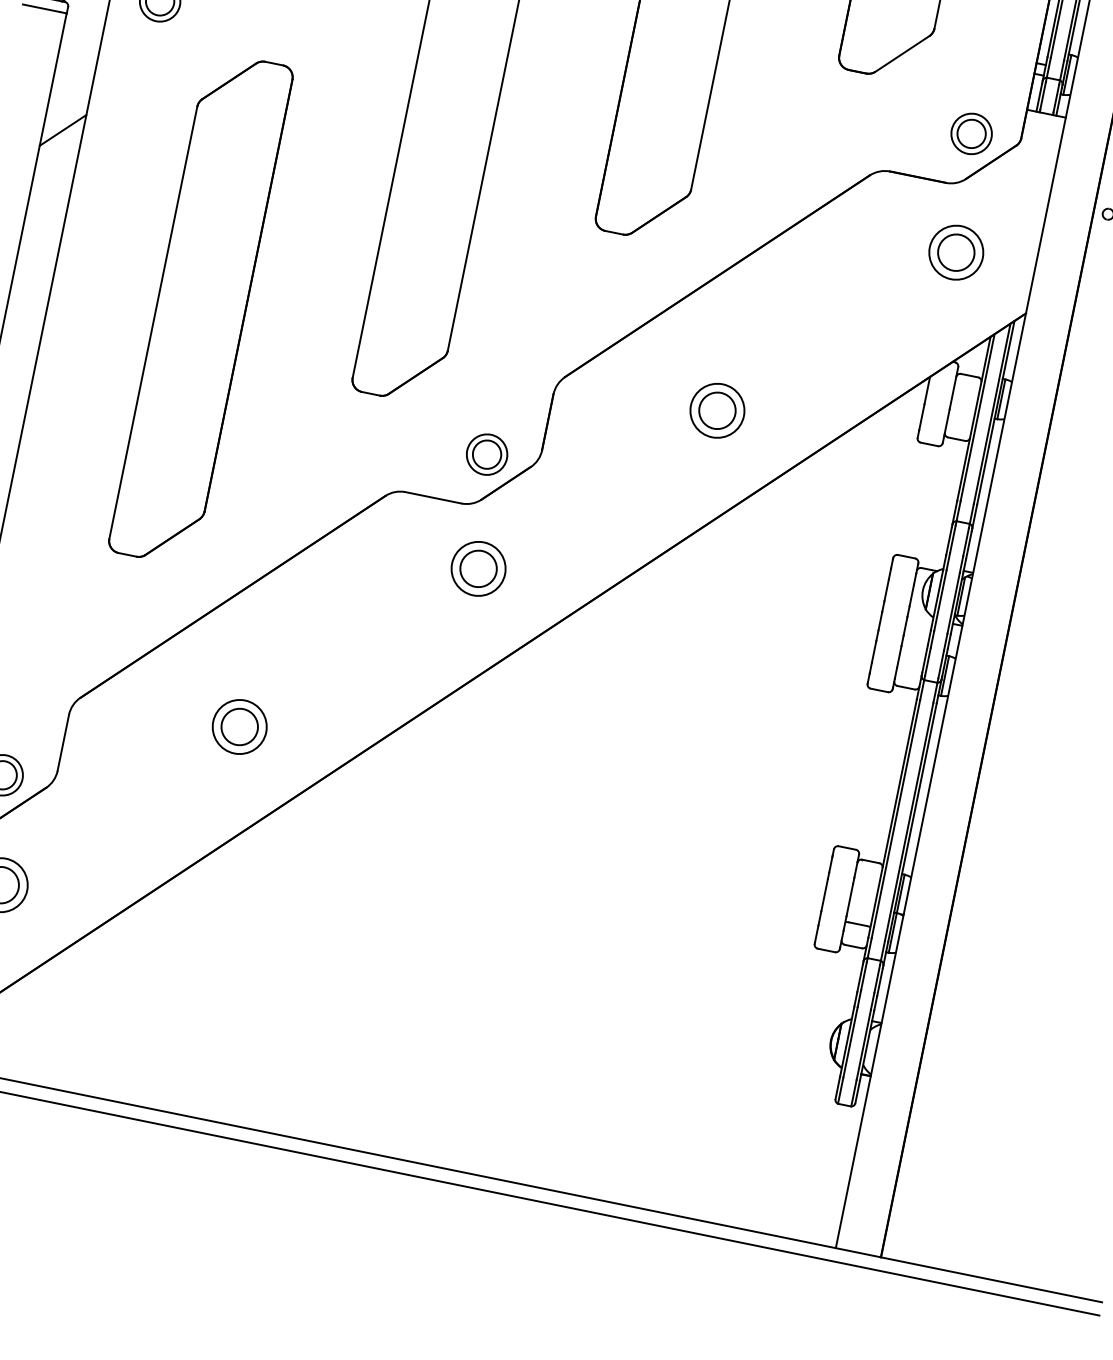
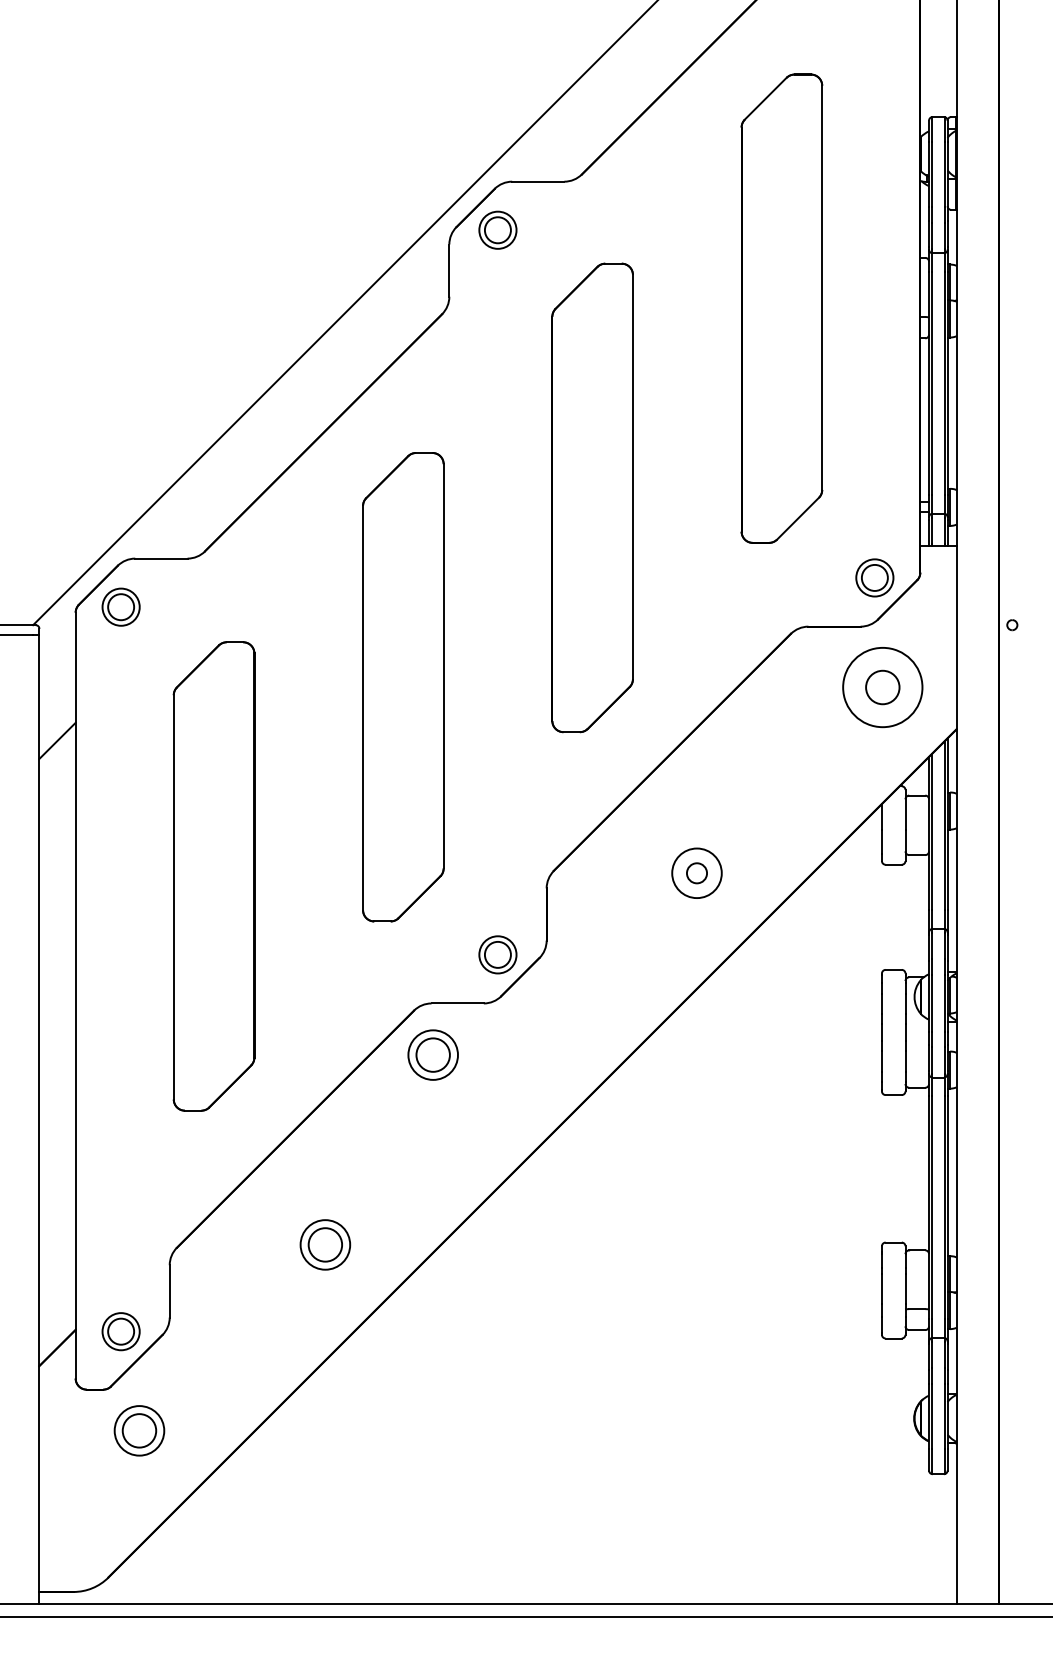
circle: (955, 252) -> (882, 687), size x1.6
circle: (716, 410) -> (696, 873), size x0.6
part: (477, 568) -> (432, 1054), moved

